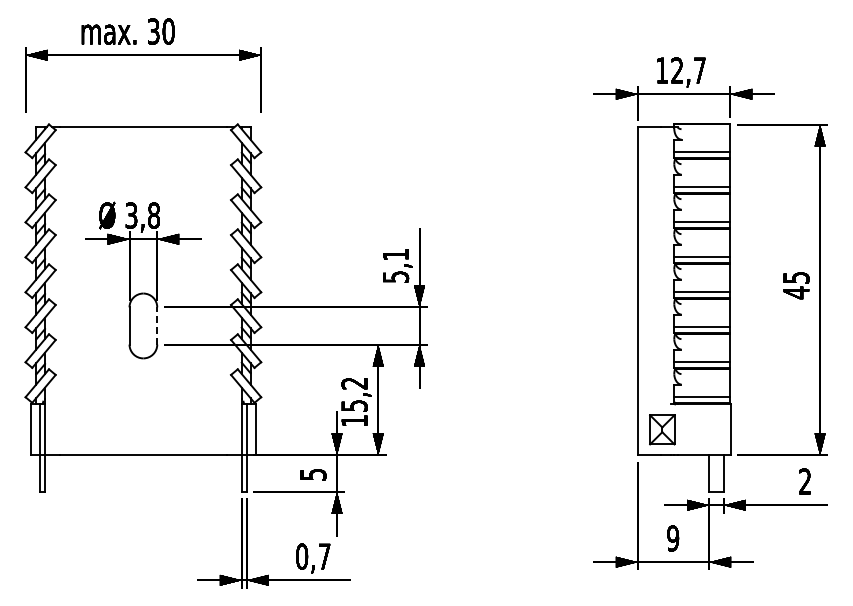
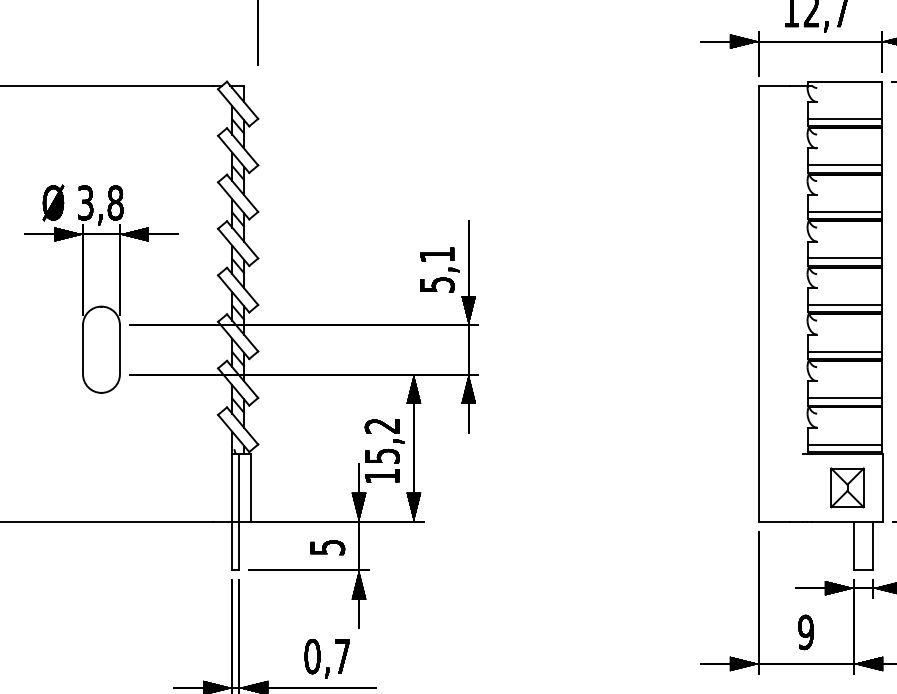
line: (157, 325) -> (120, 349), dashed -> solid
part: (662, 429) -> (847, 487), moved

